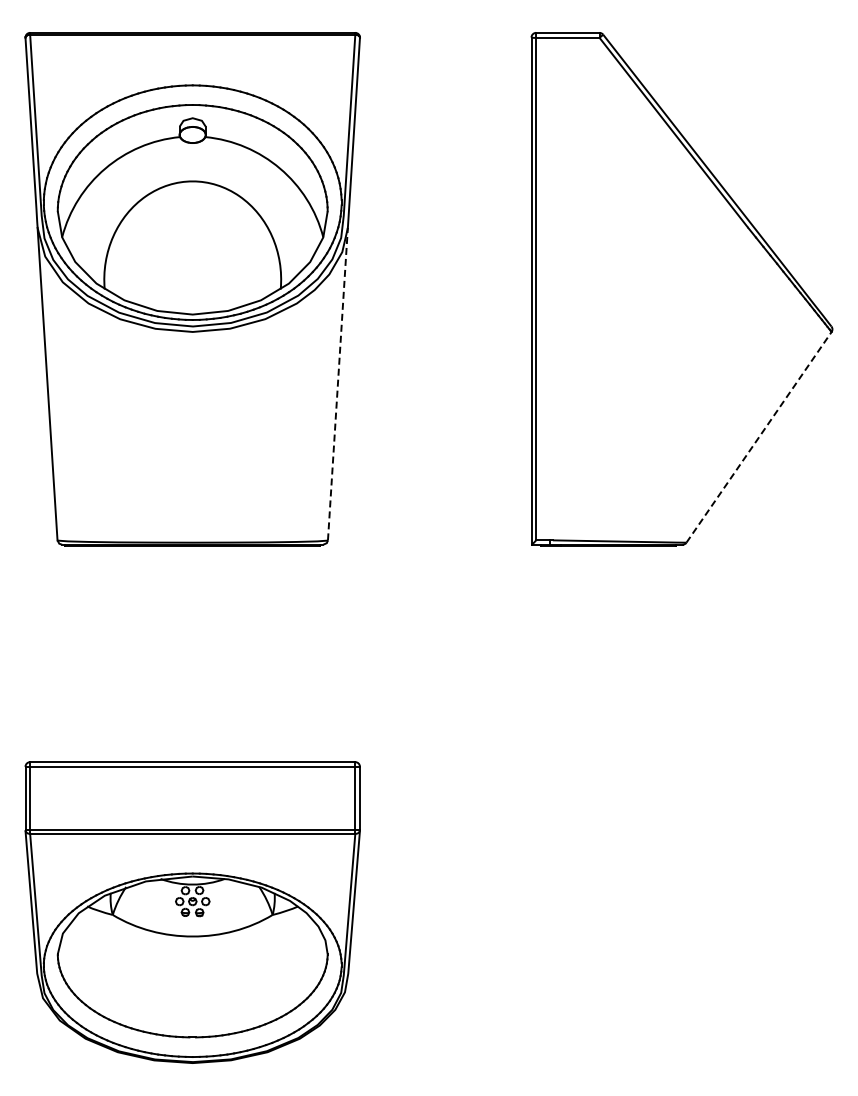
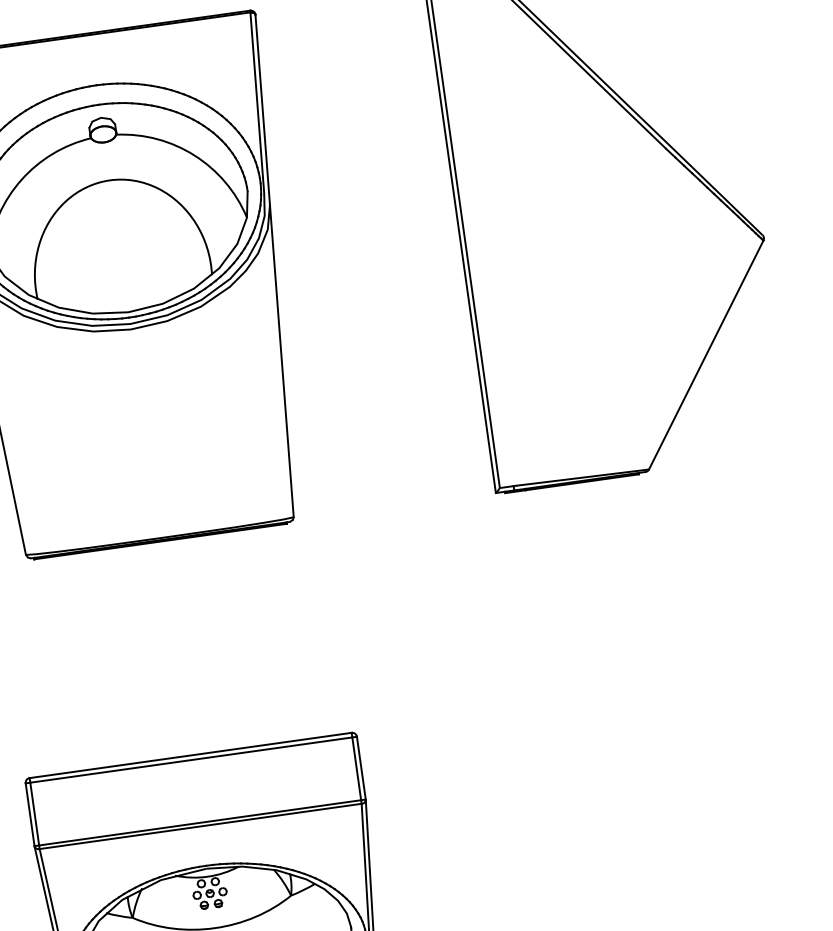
line: (337, 384) -> (281, 361), dashed -> solid
line: (759, 437) -> (706, 355), dashed -> solid

